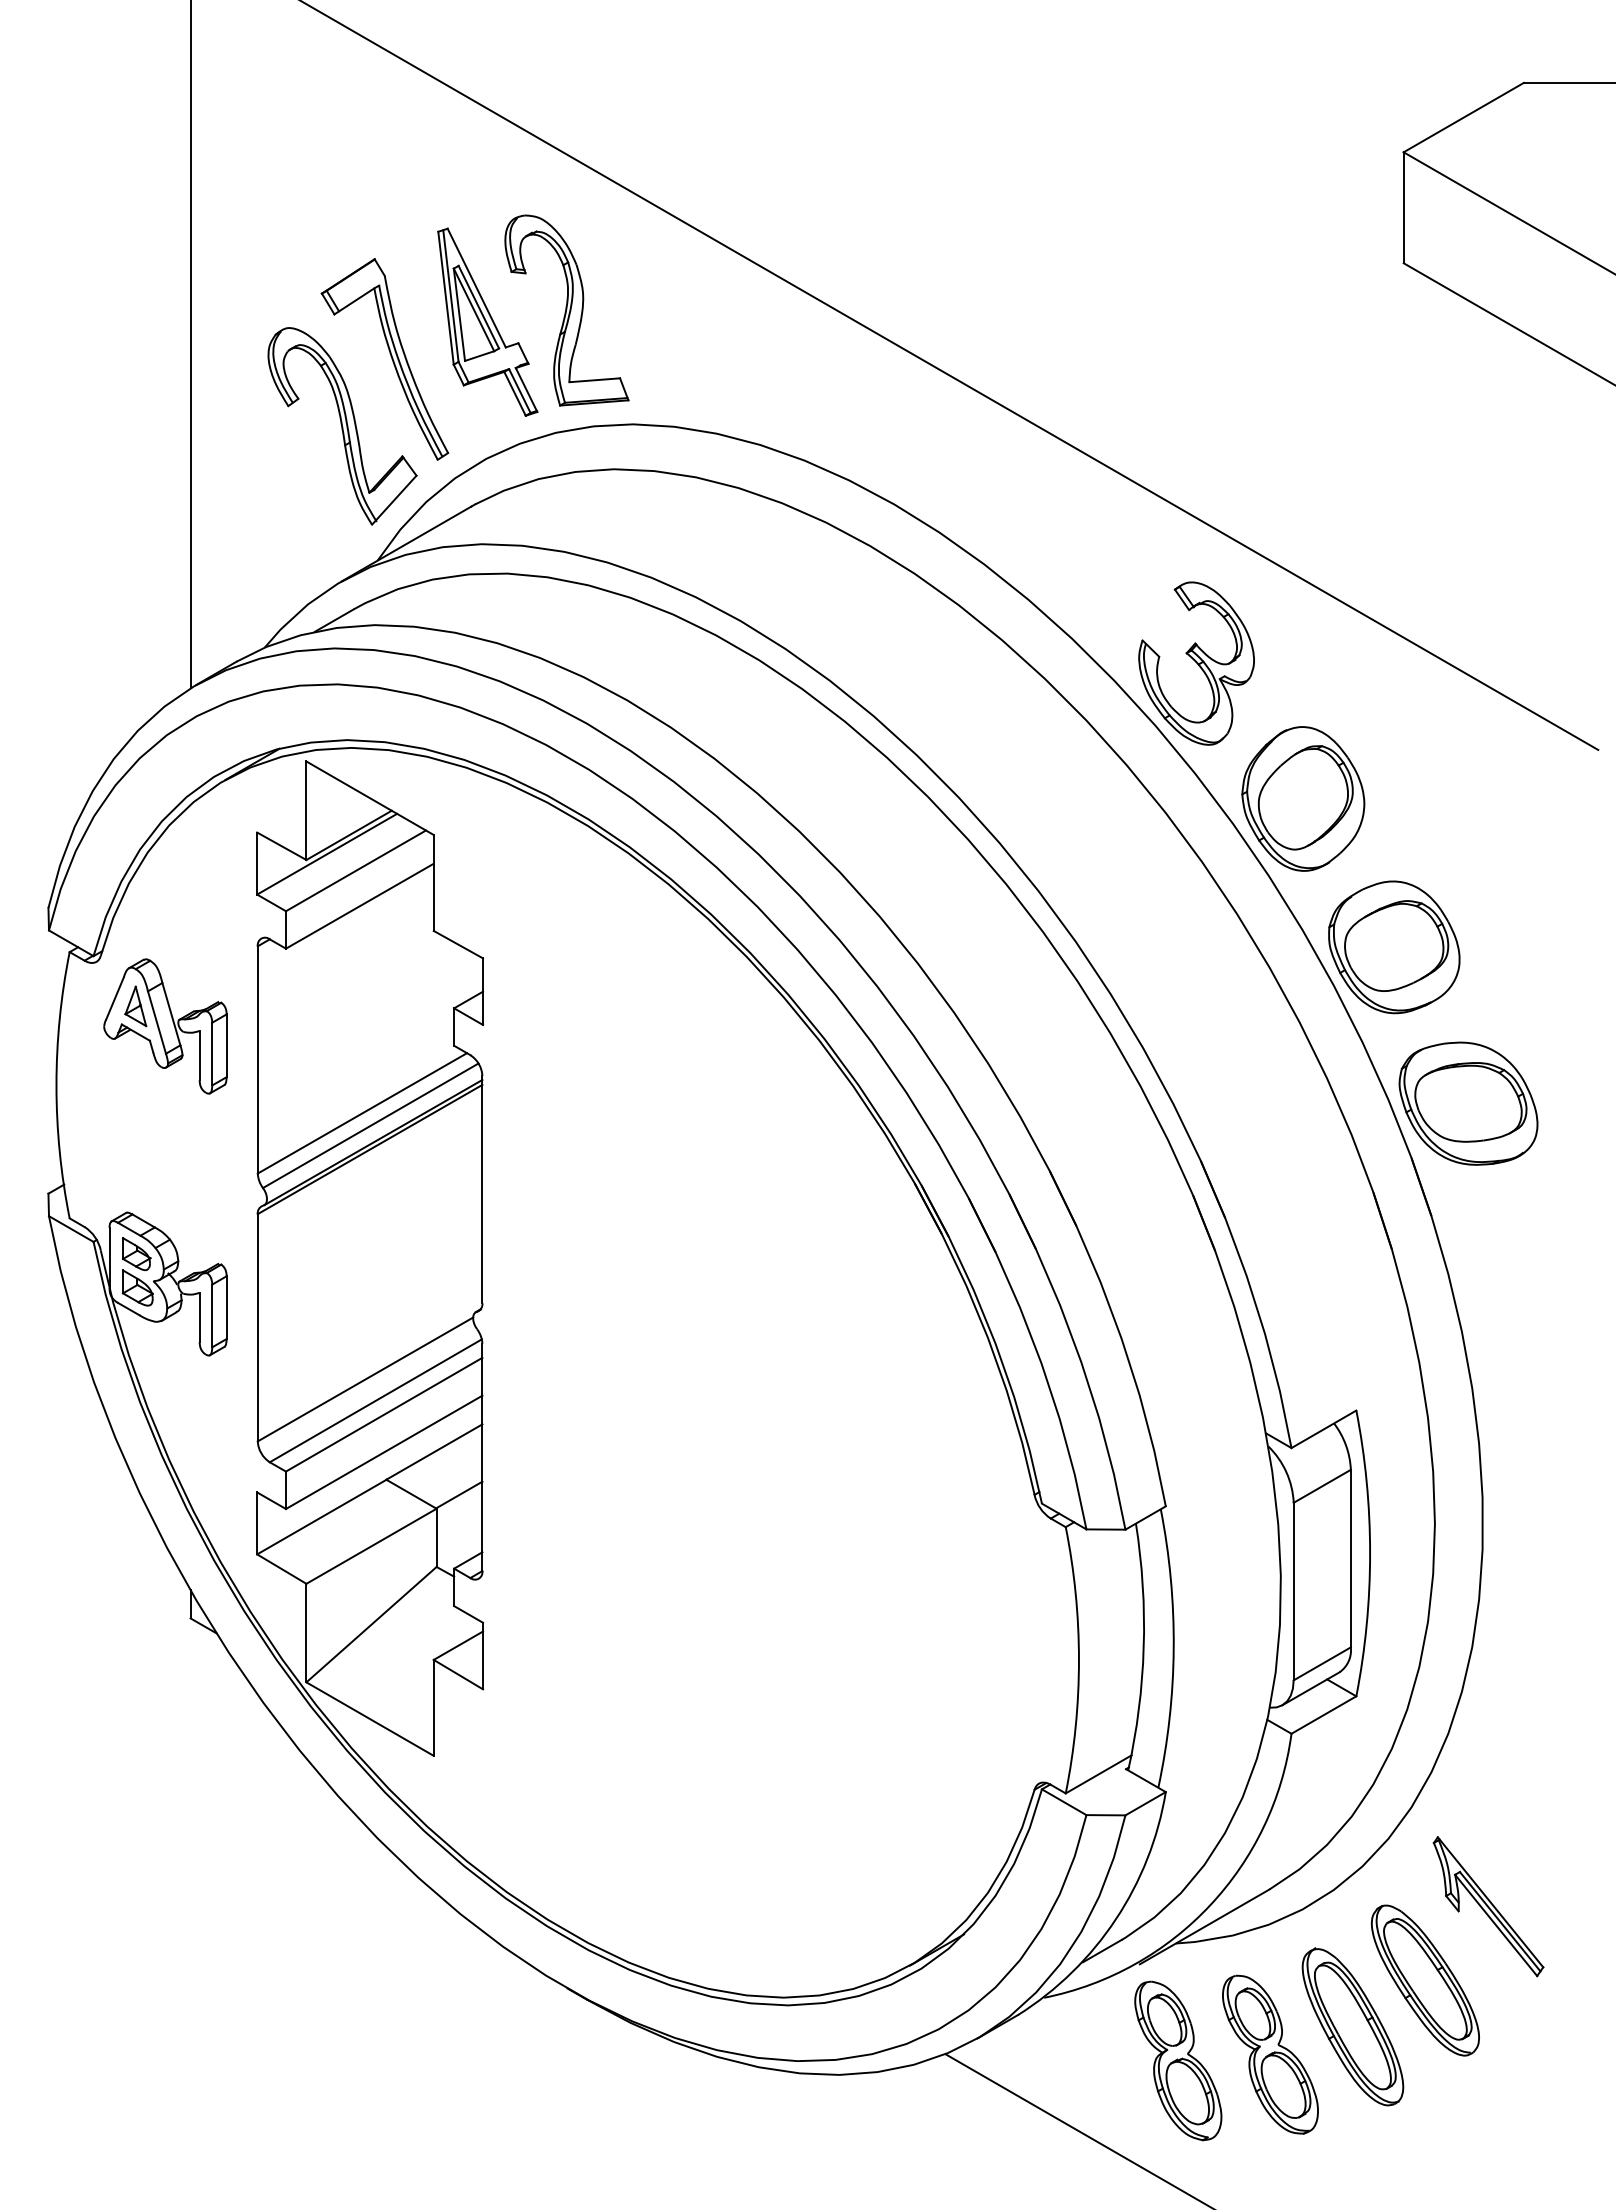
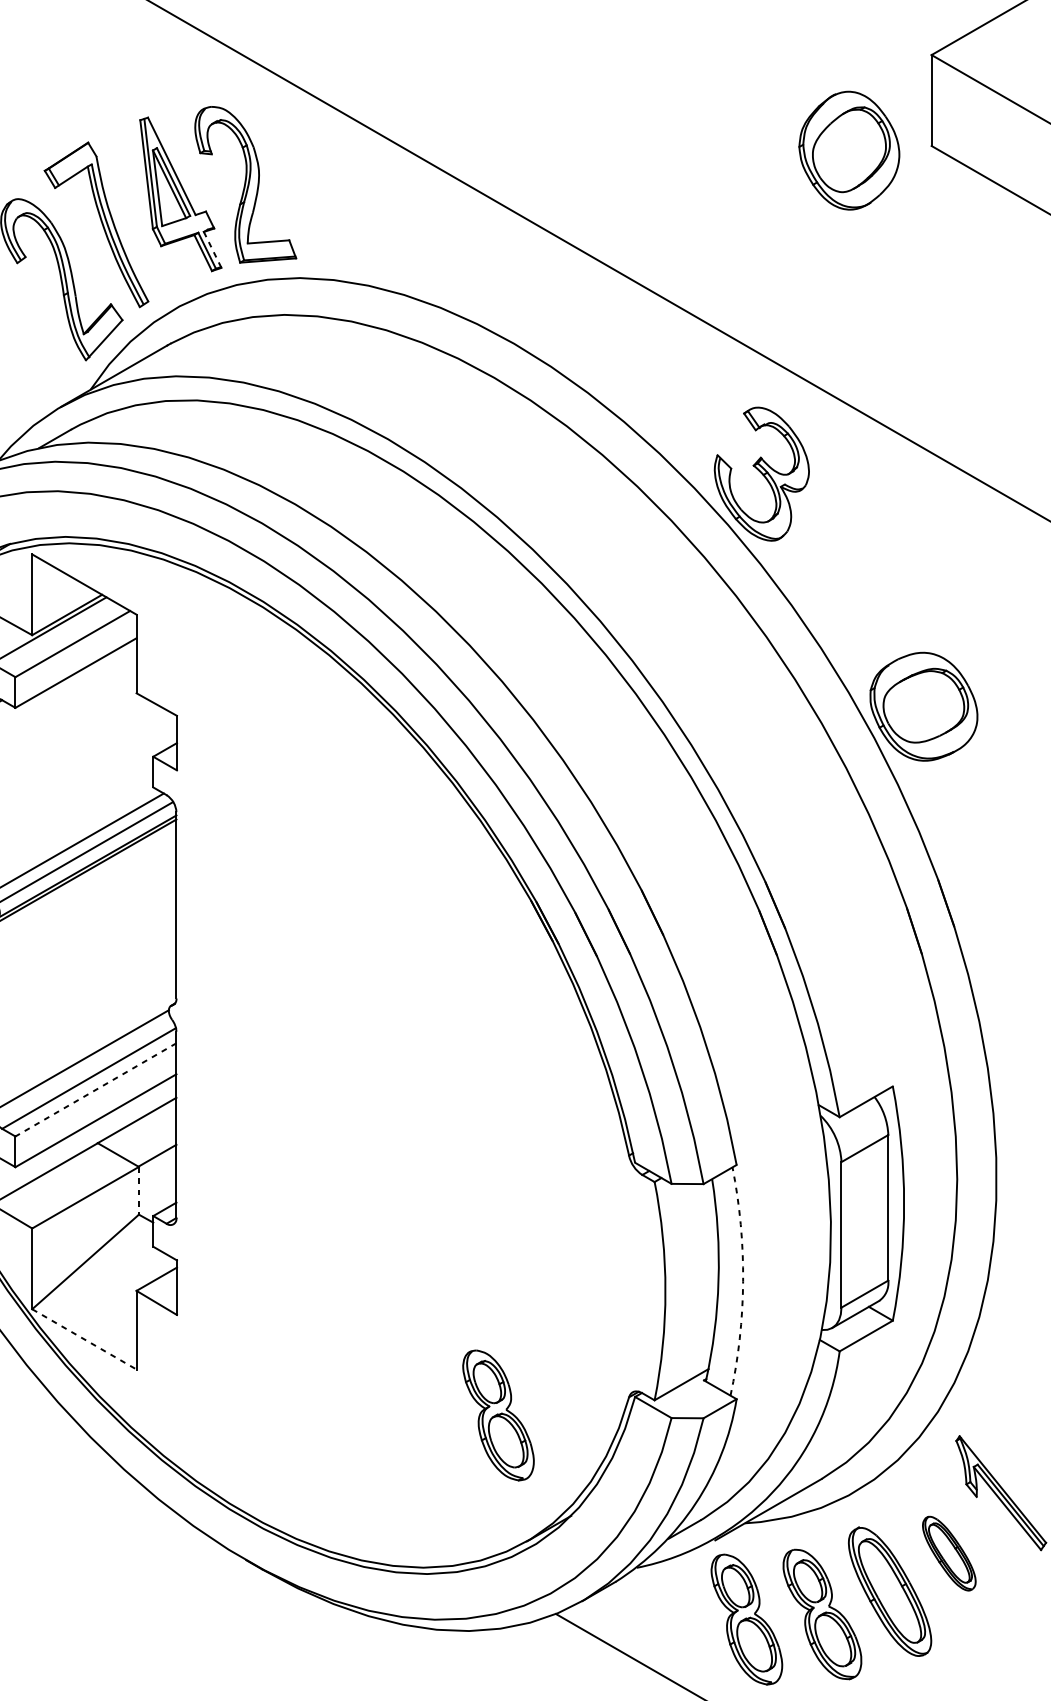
line: (526, 390) -> (212, 250), solid -> dashed
part: (1303, 798) -> (849, 150), moved
part: (1468, 1103) -> (984, 834), removed
line: (383, 1414) -> (95, 1089), solid -> dashed
line: (436, 1538) -> (138, 1191), solid -> dashed
arc: (1173, 1648) -> (742, 1281), solid -> dashed
line: (370, 1719) -> (84, 1339), solid -> dashed
part: (875, 1811) -> (498, 1415), added
part: (1424, 1980) -> (948, 1553), size x0.6

